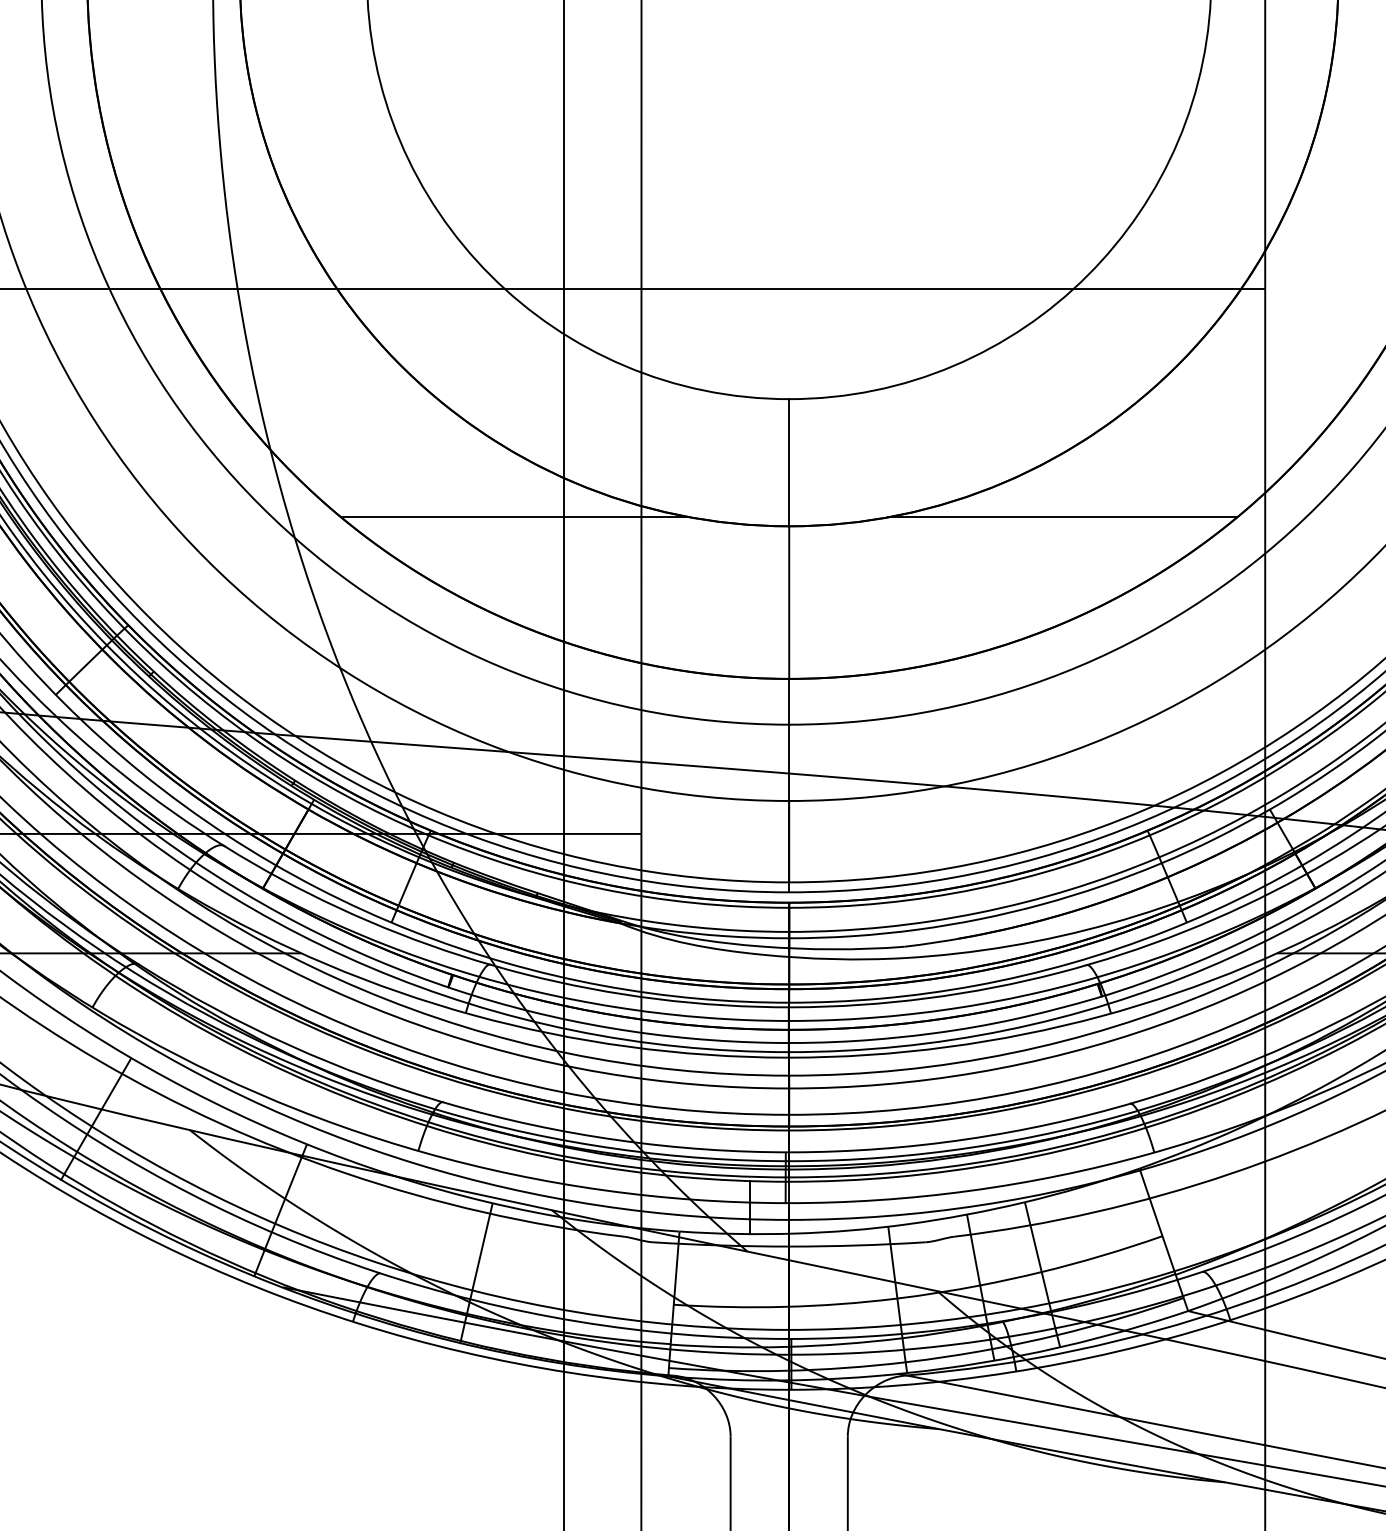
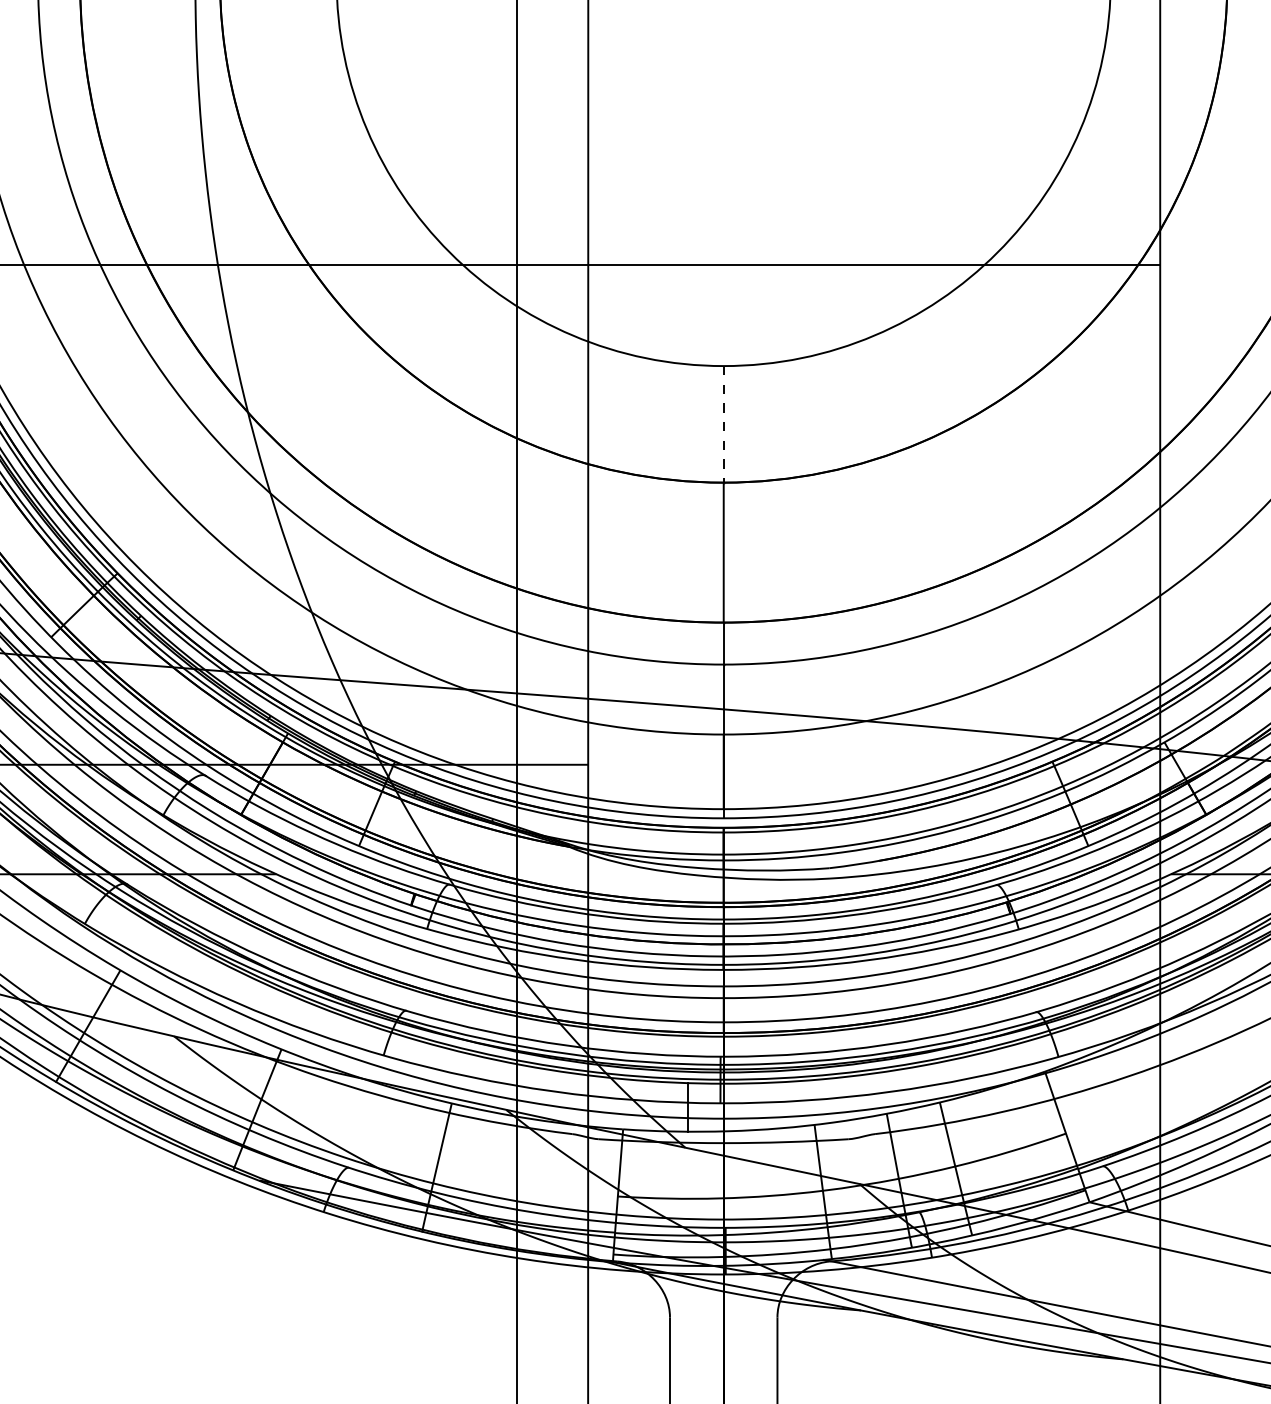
line: (789, 462) -> (723, 424), solid -> dashed
line: (515, 517) -> (472, 474), removed
line: (1062, 517) -> (974, 474), removed

